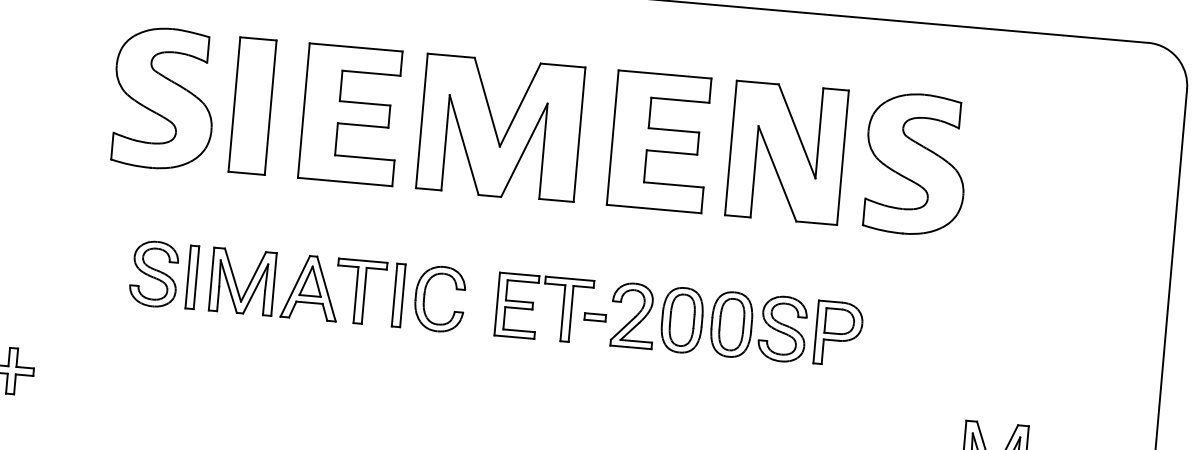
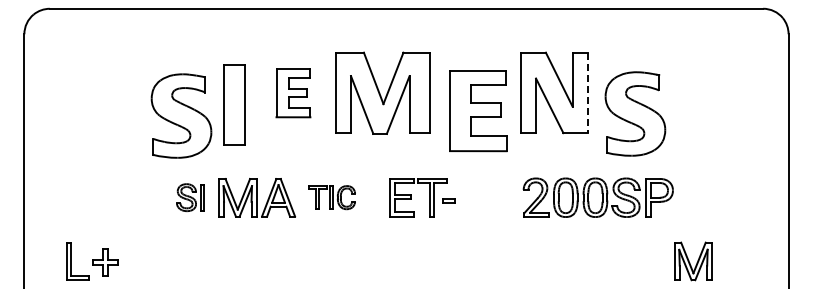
part: (164, 97) -> (181, 115), moved
part: (252, 105) -> (234, 104), moved
part: (351, 115) -> (293, 93), size x0.6
part: (660, 142) -> (478, 111), moved
line: (842, 158) -> (587, 93), solid -> dashed
part: (916, 163) -> (635, 113), moved
part: (163, 274) -> (190, 197), size x0.7
part: (401, 295) -> (332, 197), size x0.6
part: (735, 324) -> (597, 197), moved

